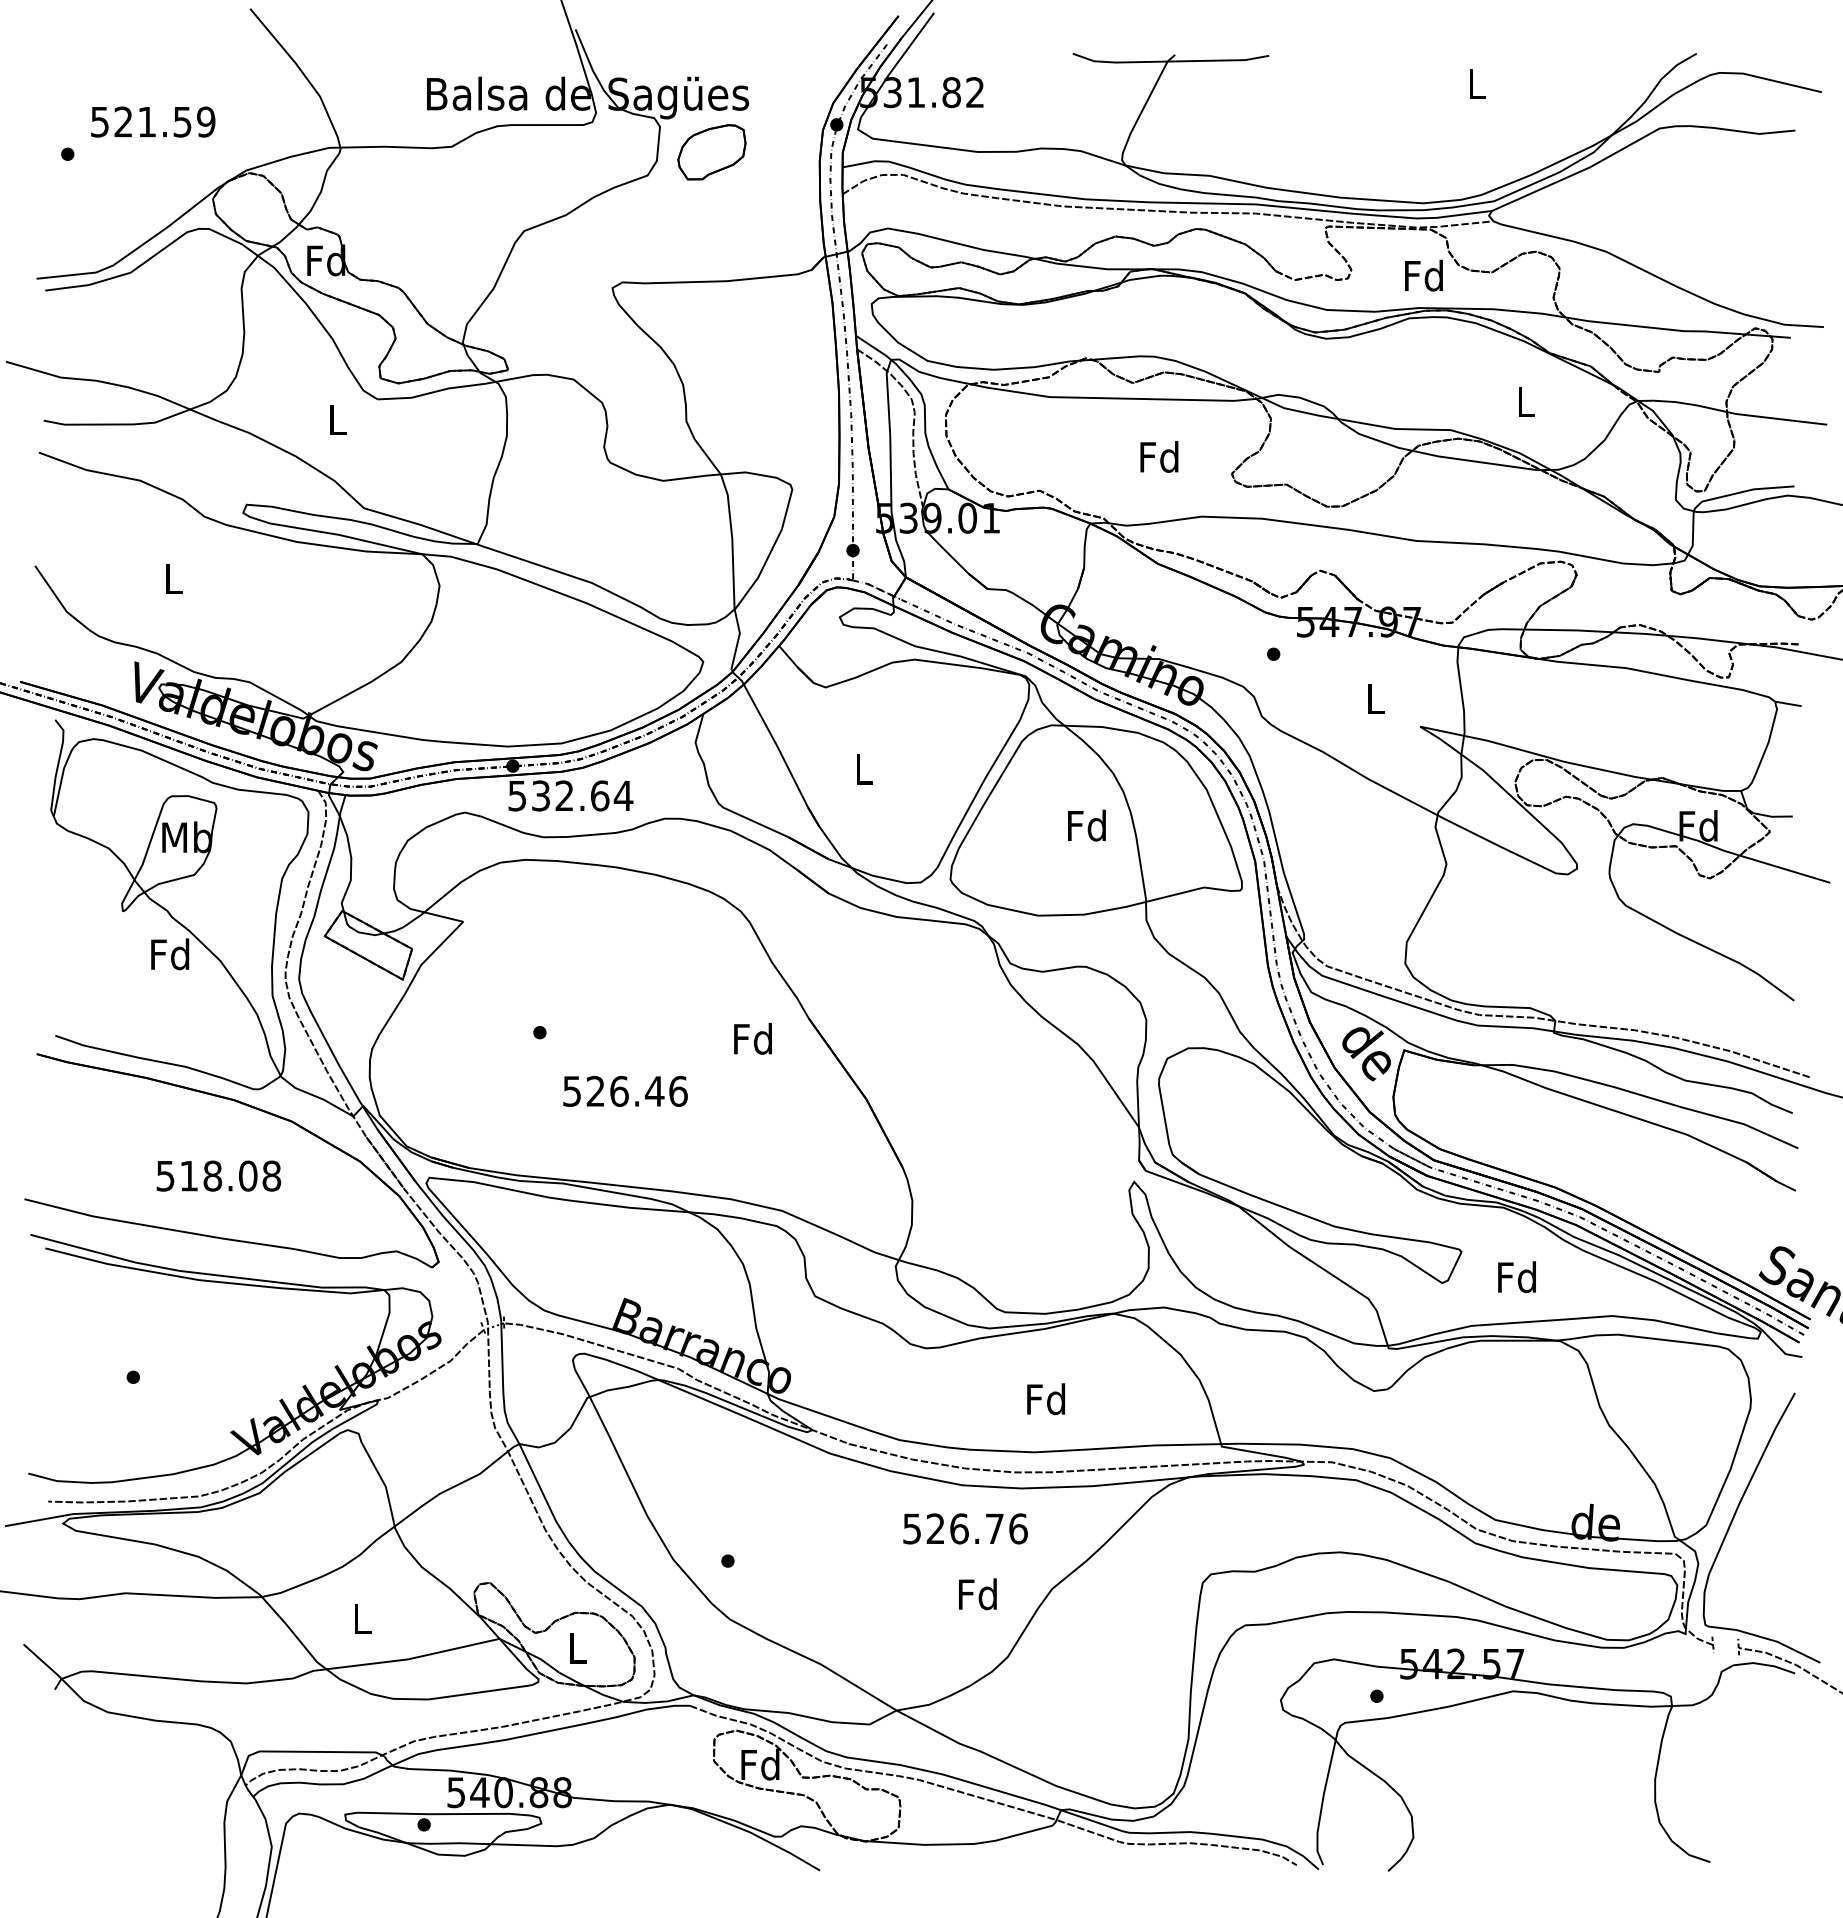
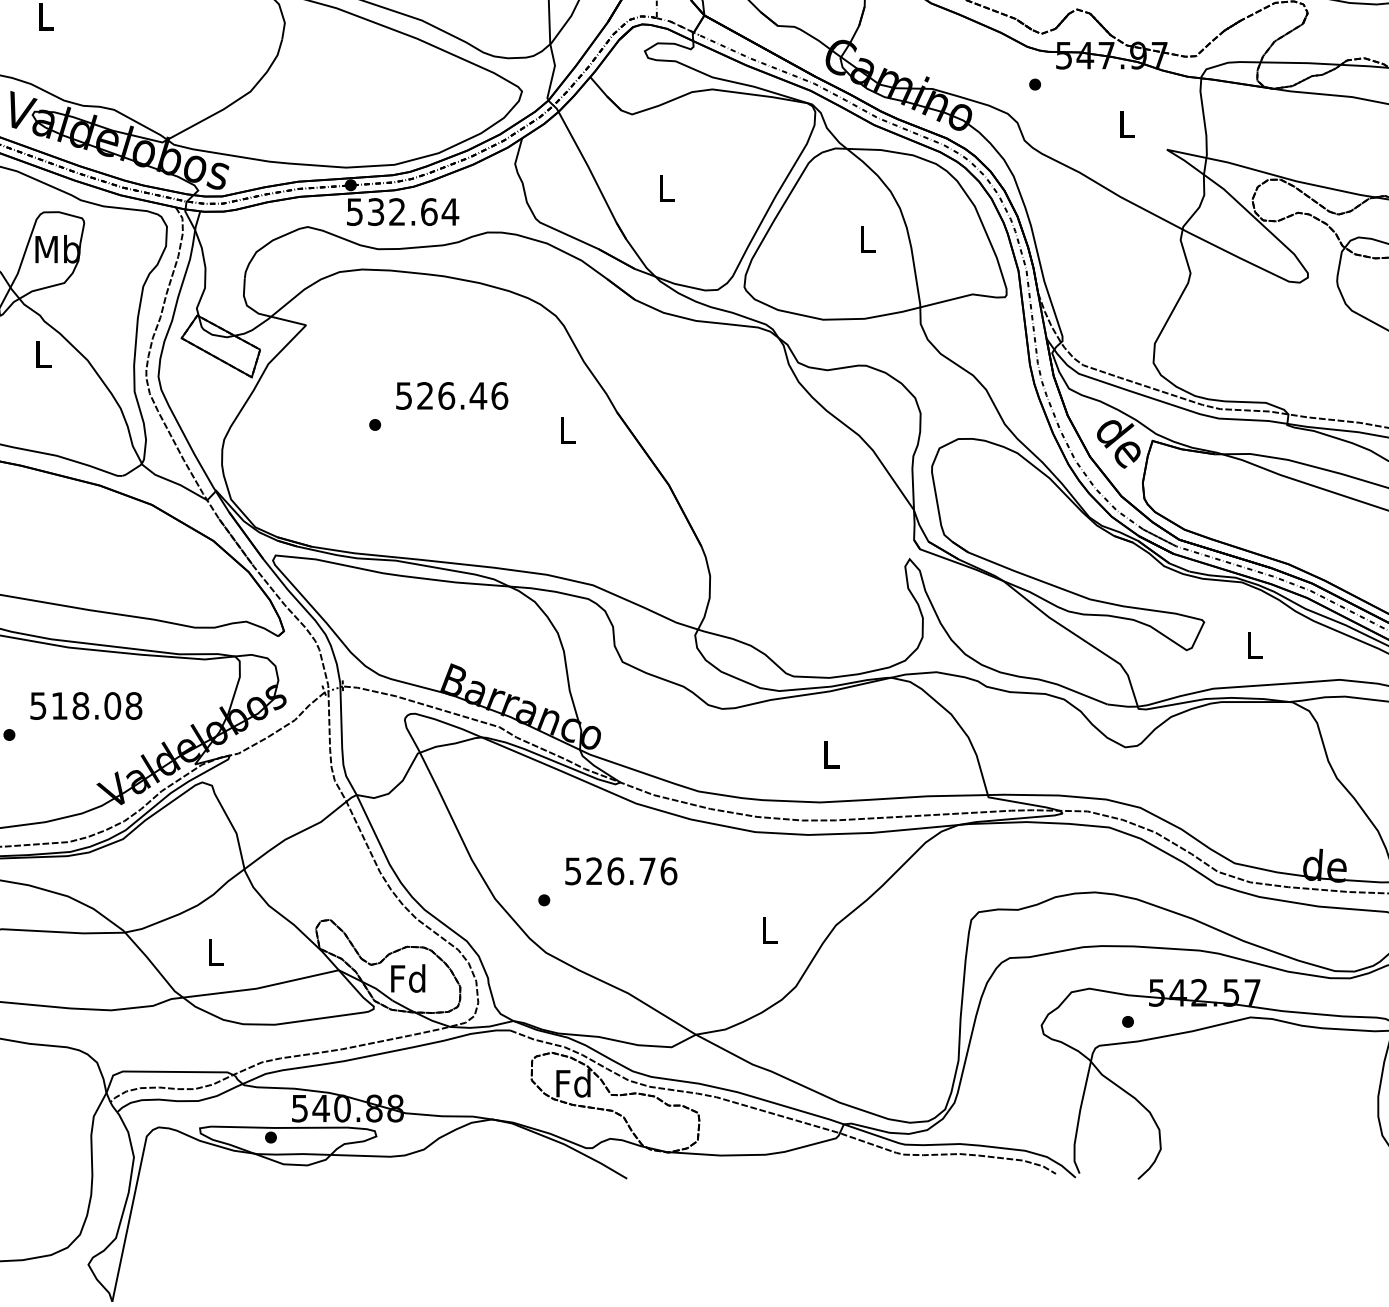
text: (1086, 825) -> (866, 238), Fd -> L
text: (170, 954) -> (42, 354), Fd -> L
text: (752, 1038) -> (566, 430), Fd -> L
text: (625, 1090) -> (452, 395), moved
text: (218, 1175) -> (86, 705), moved
text: (1516, 1277) -> (1253, 645), Fd -> L
text: (1046, 1399) -> (830, 754), Fd -> L
text: (965, 1528) -> (621, 870), moved
text: (977, 1594) -> (768, 930), Fd -> L
text: (576, 1647) -> (408, 978), L -> Fd

